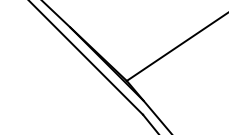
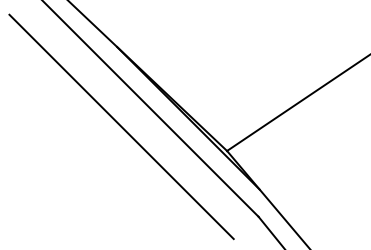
line: (72, 68) -> (121, 126), added

